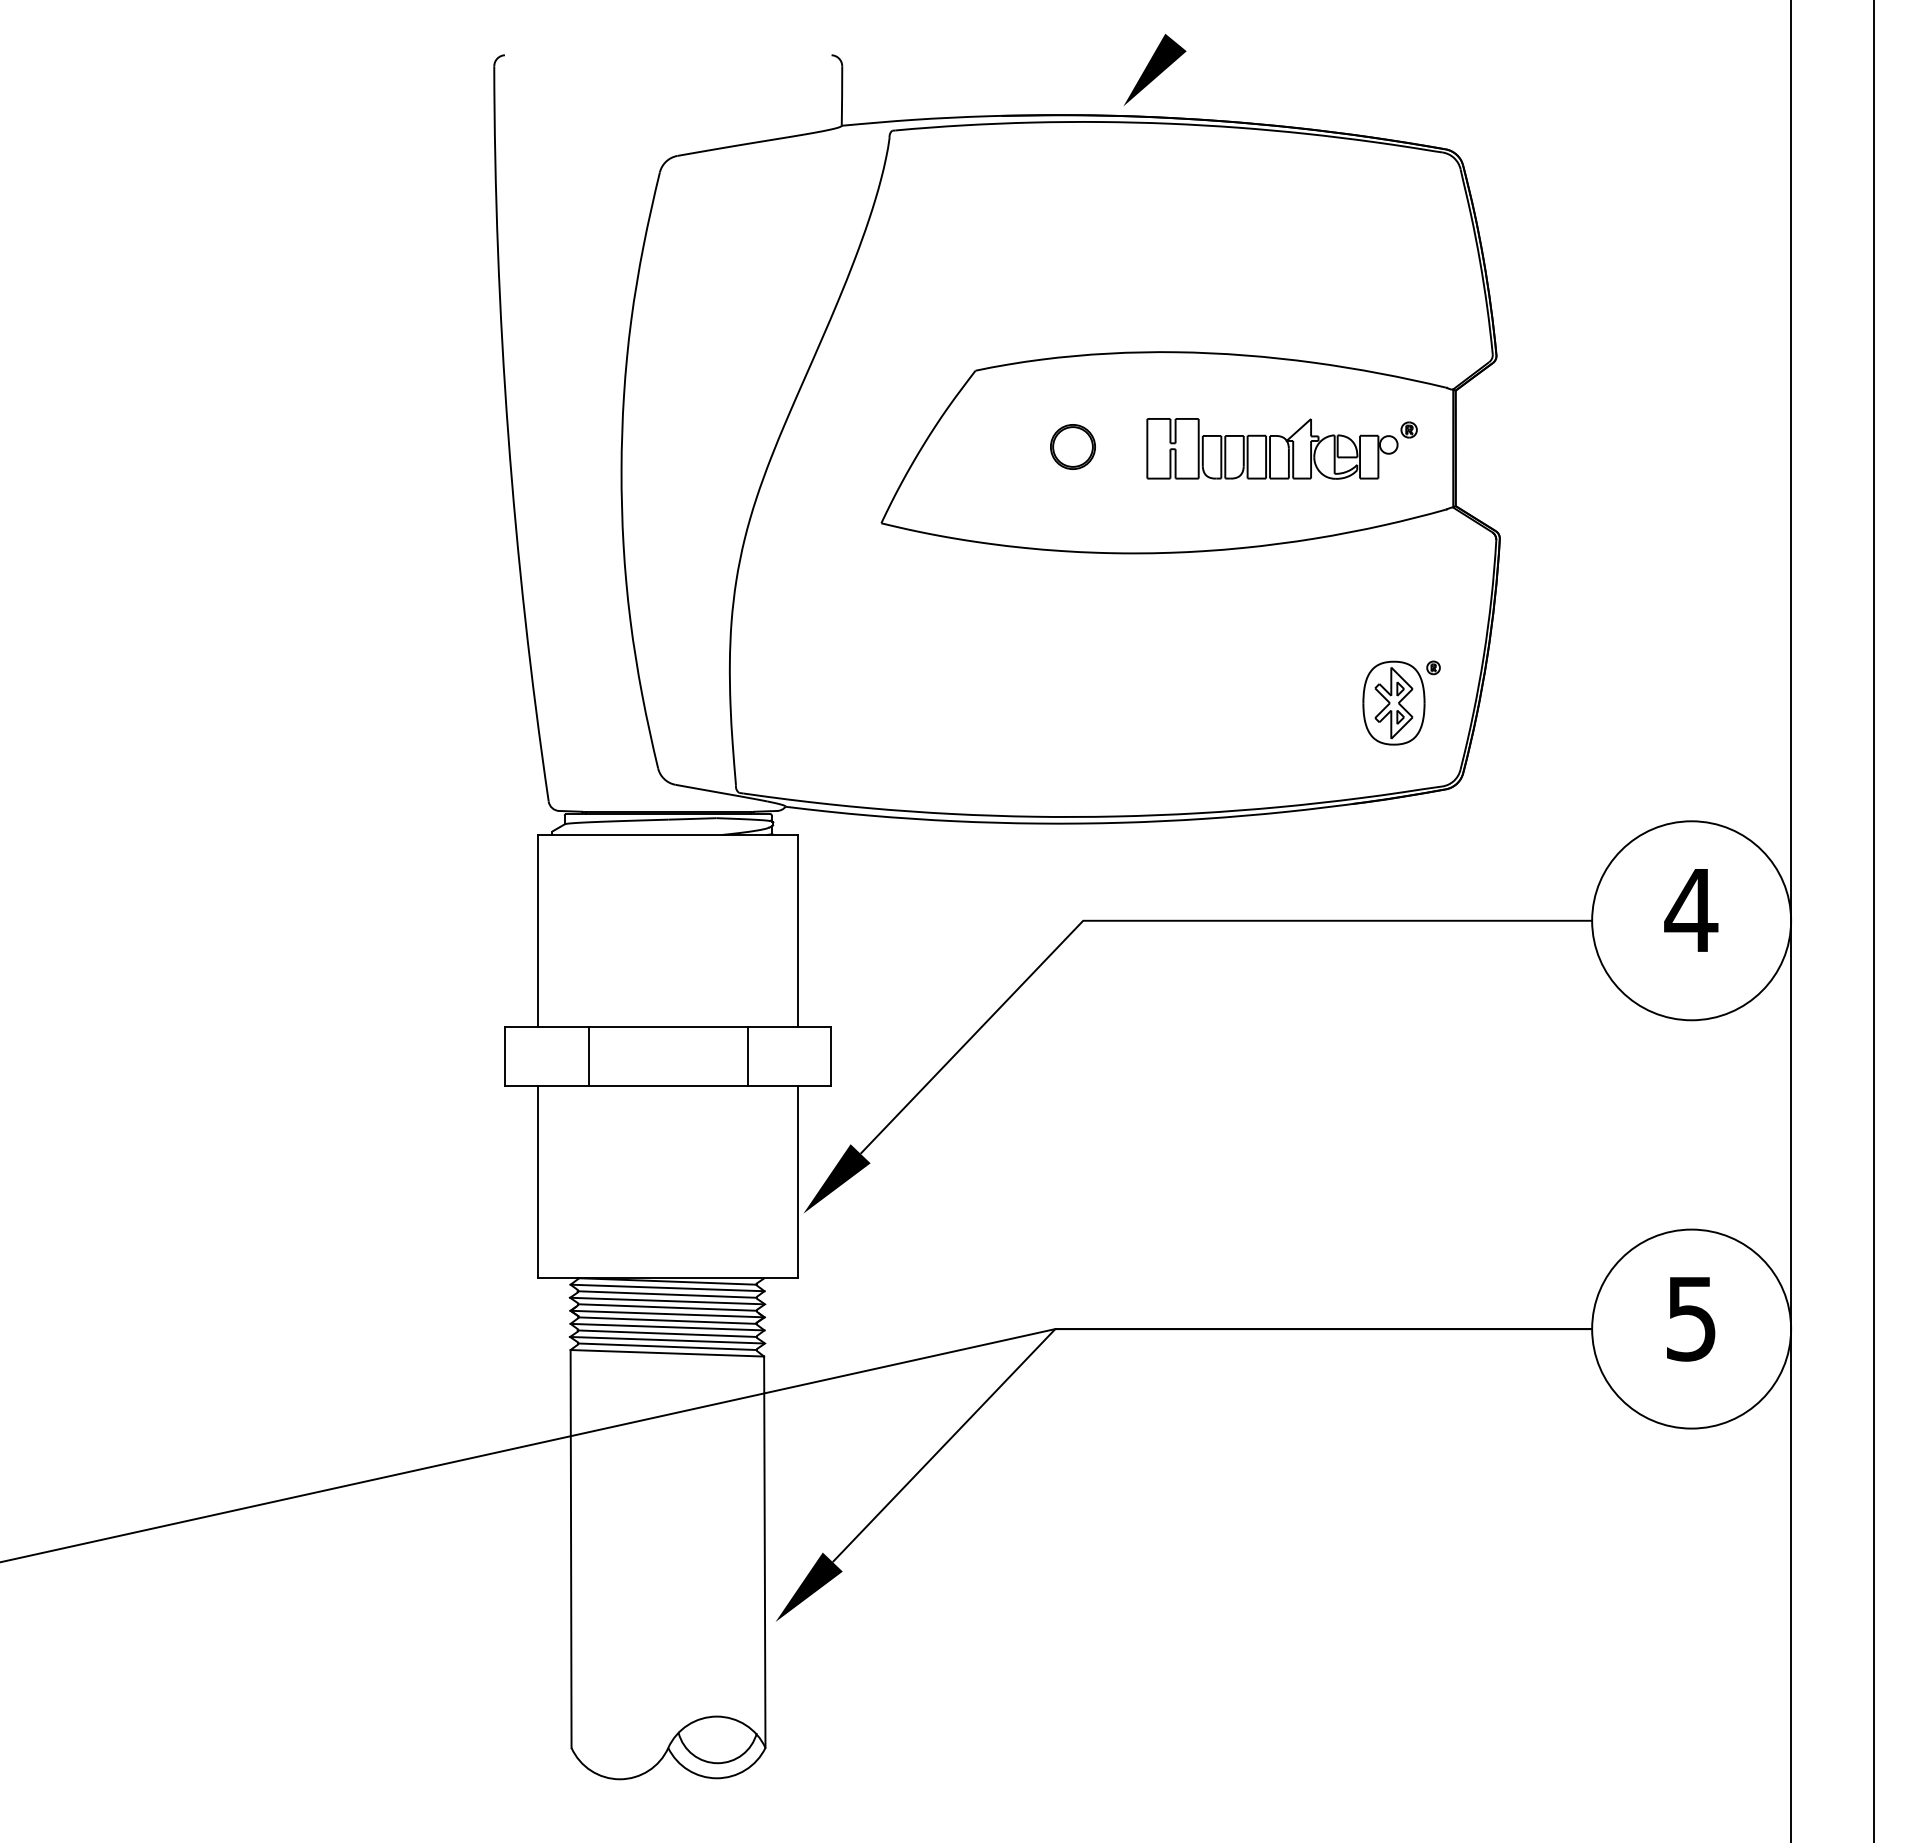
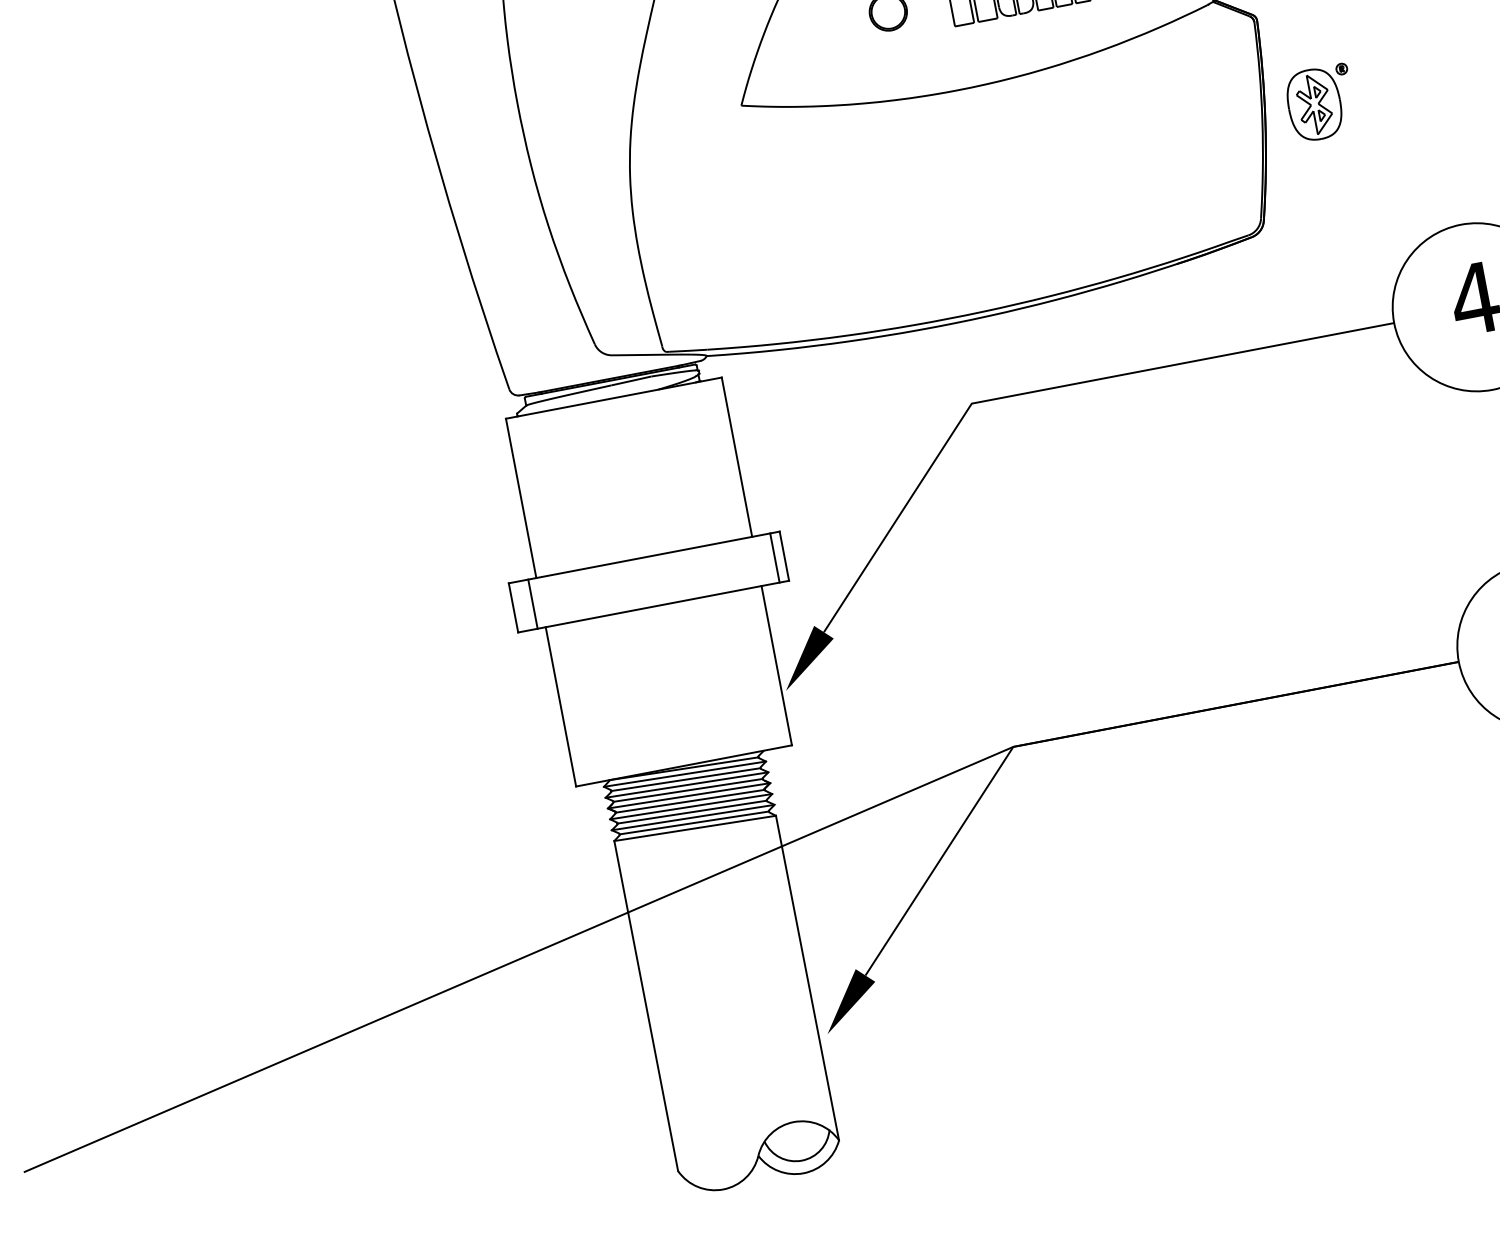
part: (1401, 702) -> (1320, 102), moved
line: (588, 1056) -> (532, 604), moved
line: (748, 1056) -> (775, 557), moved

